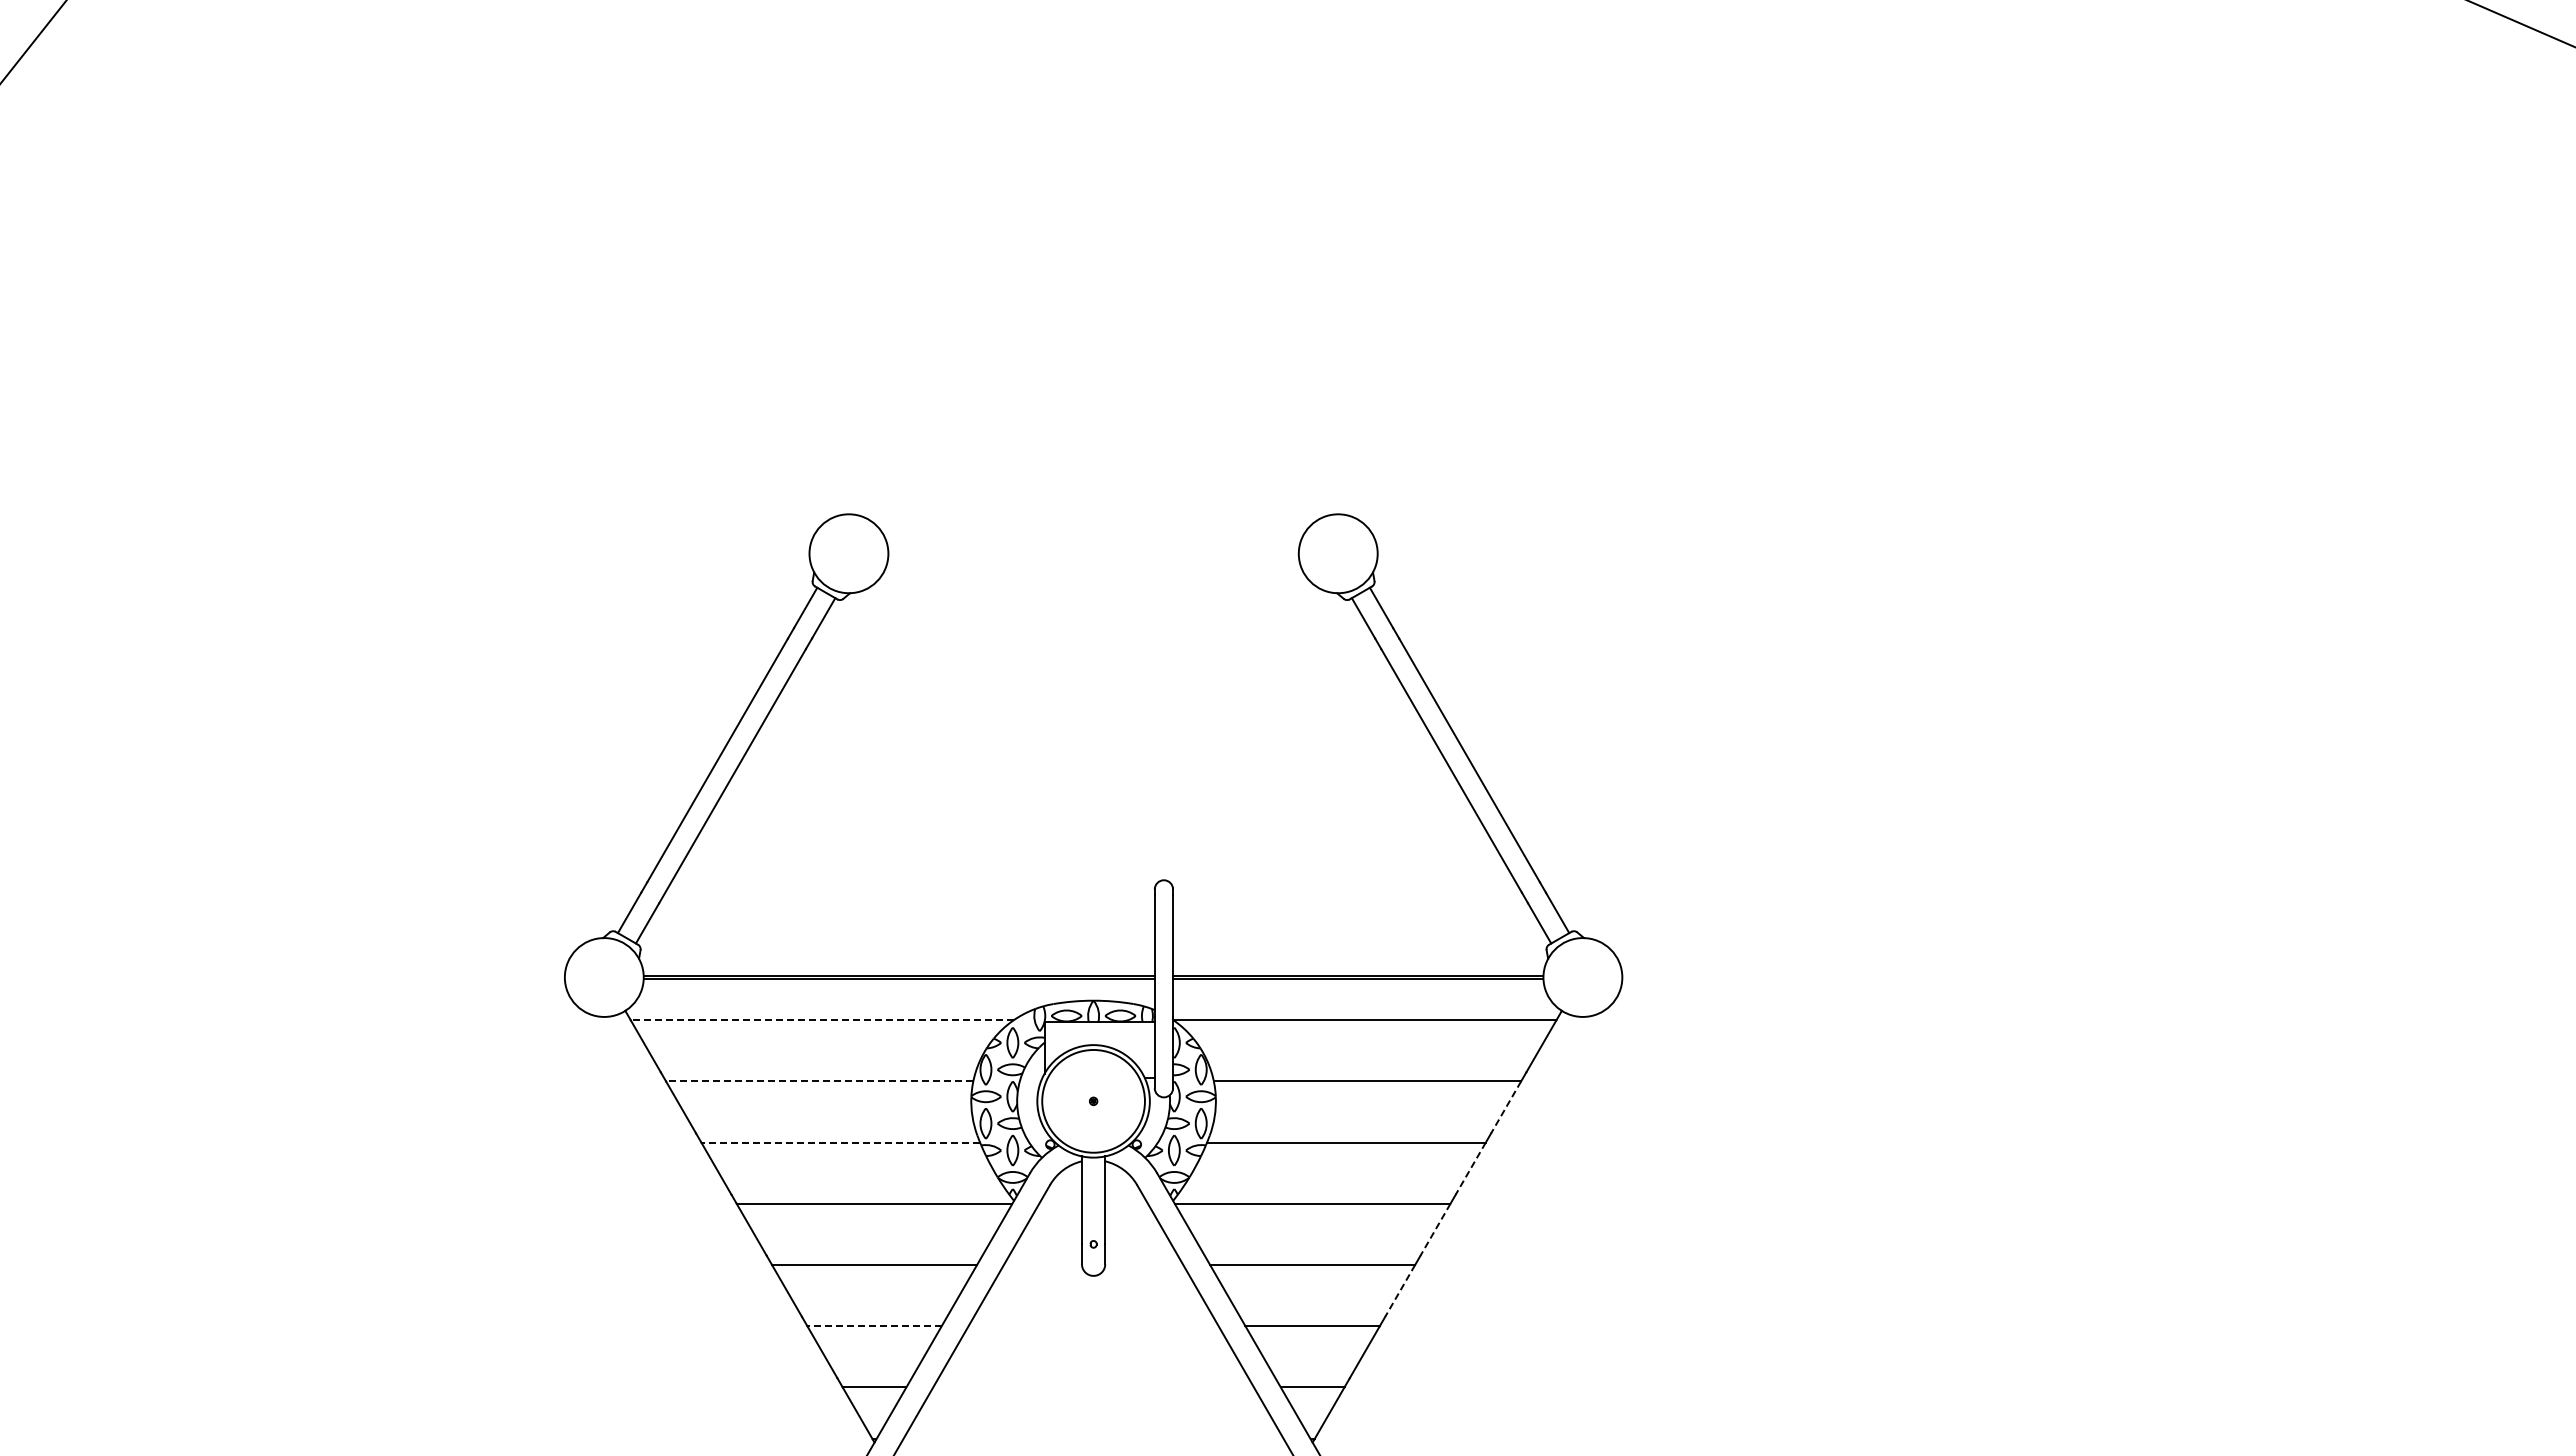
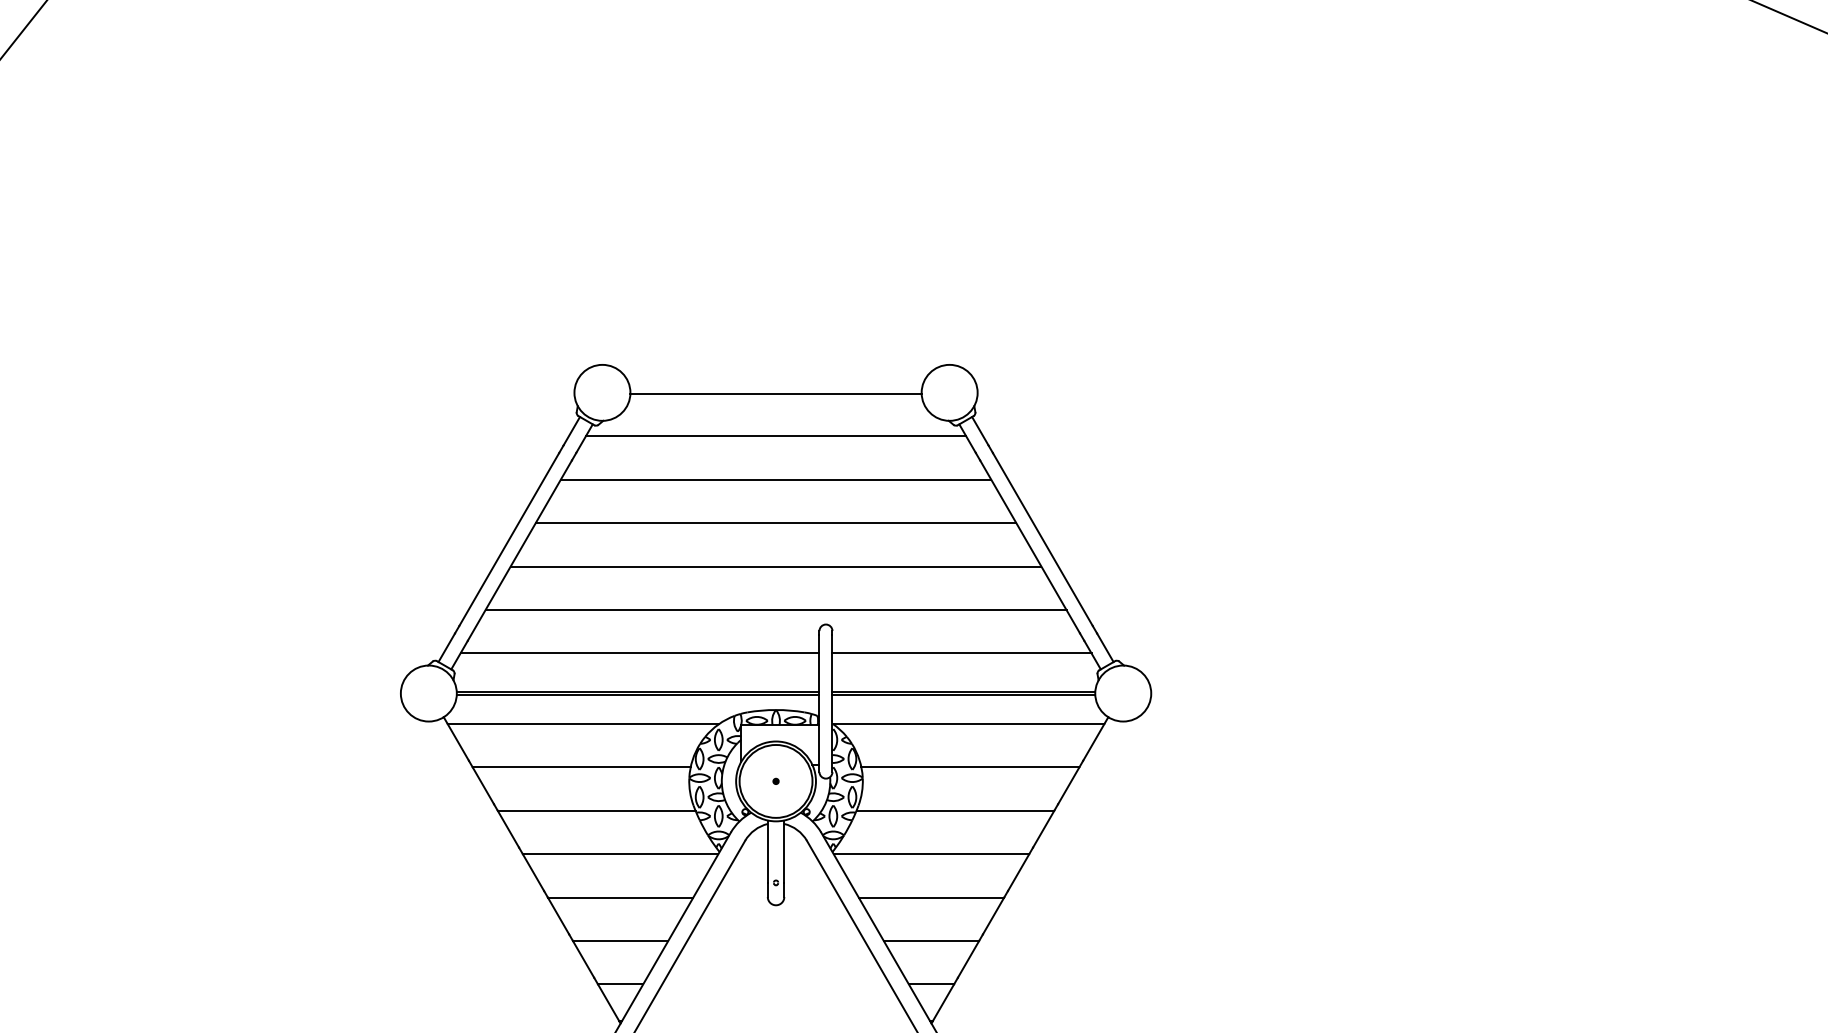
line: (1093, 555) -> (775, 394), added
line: (1093, 615) -> (775, 436), added
line: (1093, 676) -> (775, 479), added
line: (1093, 737) -> (775, 523), added
line: (1093, 798) -> (775, 566), added
line: (1093, 859) -> (775, 609), added
line: (901, 920) -> (639, 653), added
line: (1355, 920) -> (961, 653), added
line: (821, 1020) -> (582, 724), dashed -> solid
line: (819, 1081) -> (581, 767), dashed -> solid
line: (1505, 1107) -> (1068, 785), dashed -> solid
line: (840, 1142) -> (596, 810), dashed -> solid
line: (1470, 1169) -> (1043, 829), dashed -> solid
line: (1435, 1230) -> (1018, 873), dashed -> solid
line: (1399, 1291) -> (993, 916), dashed -> solid
line: (874, 1326) -> (620, 941), dashed -> solid

